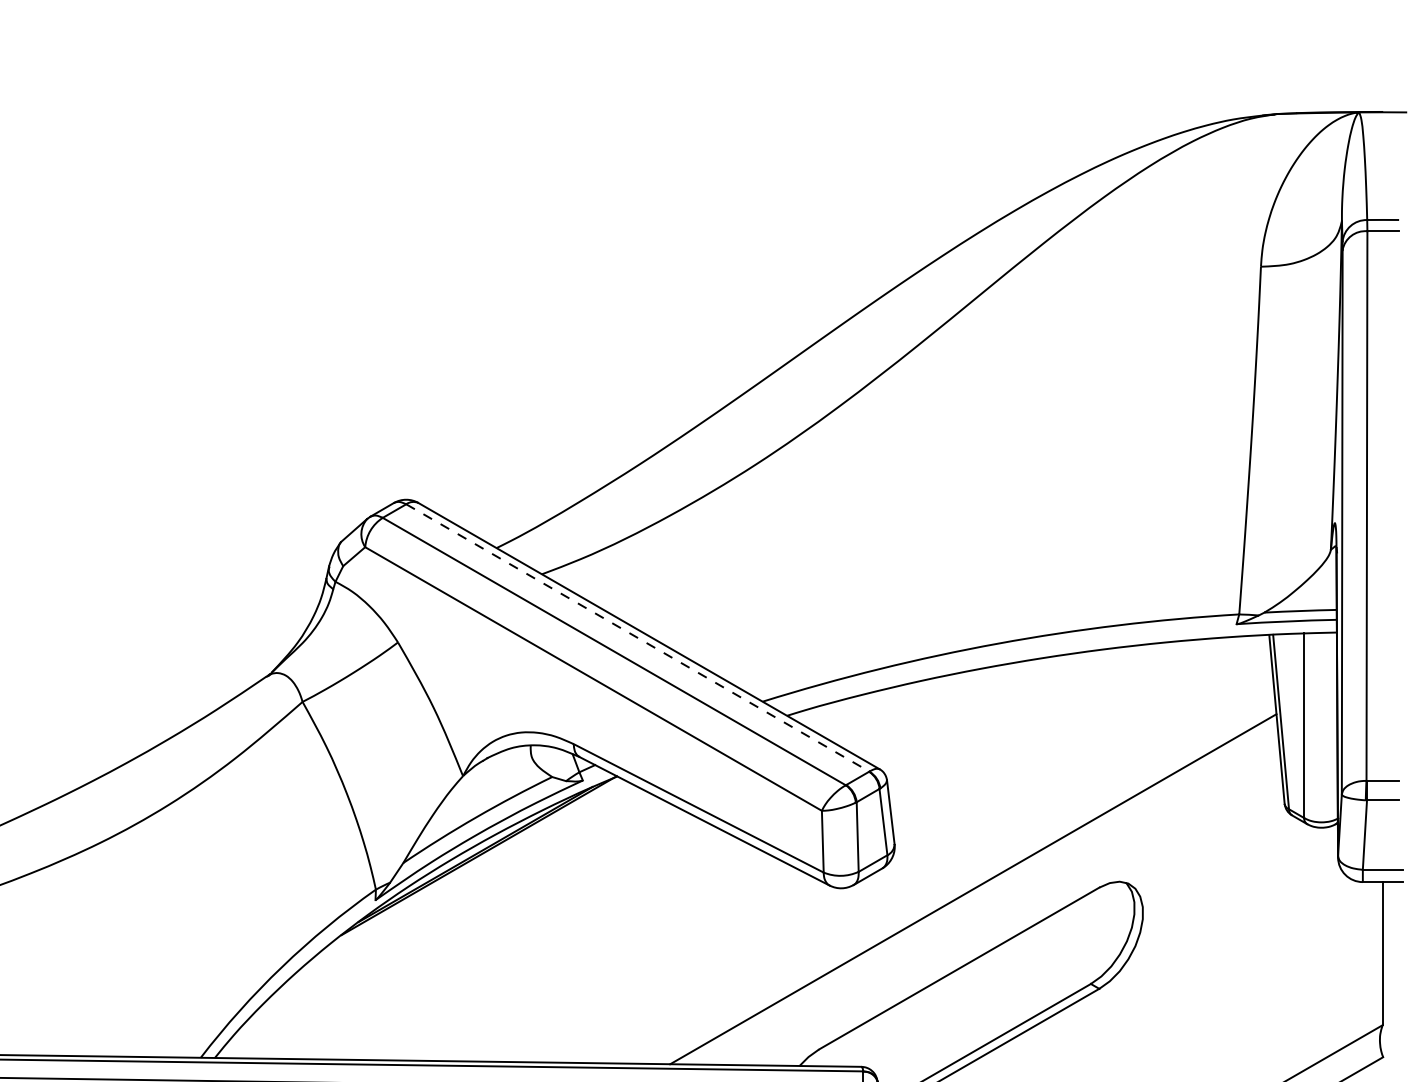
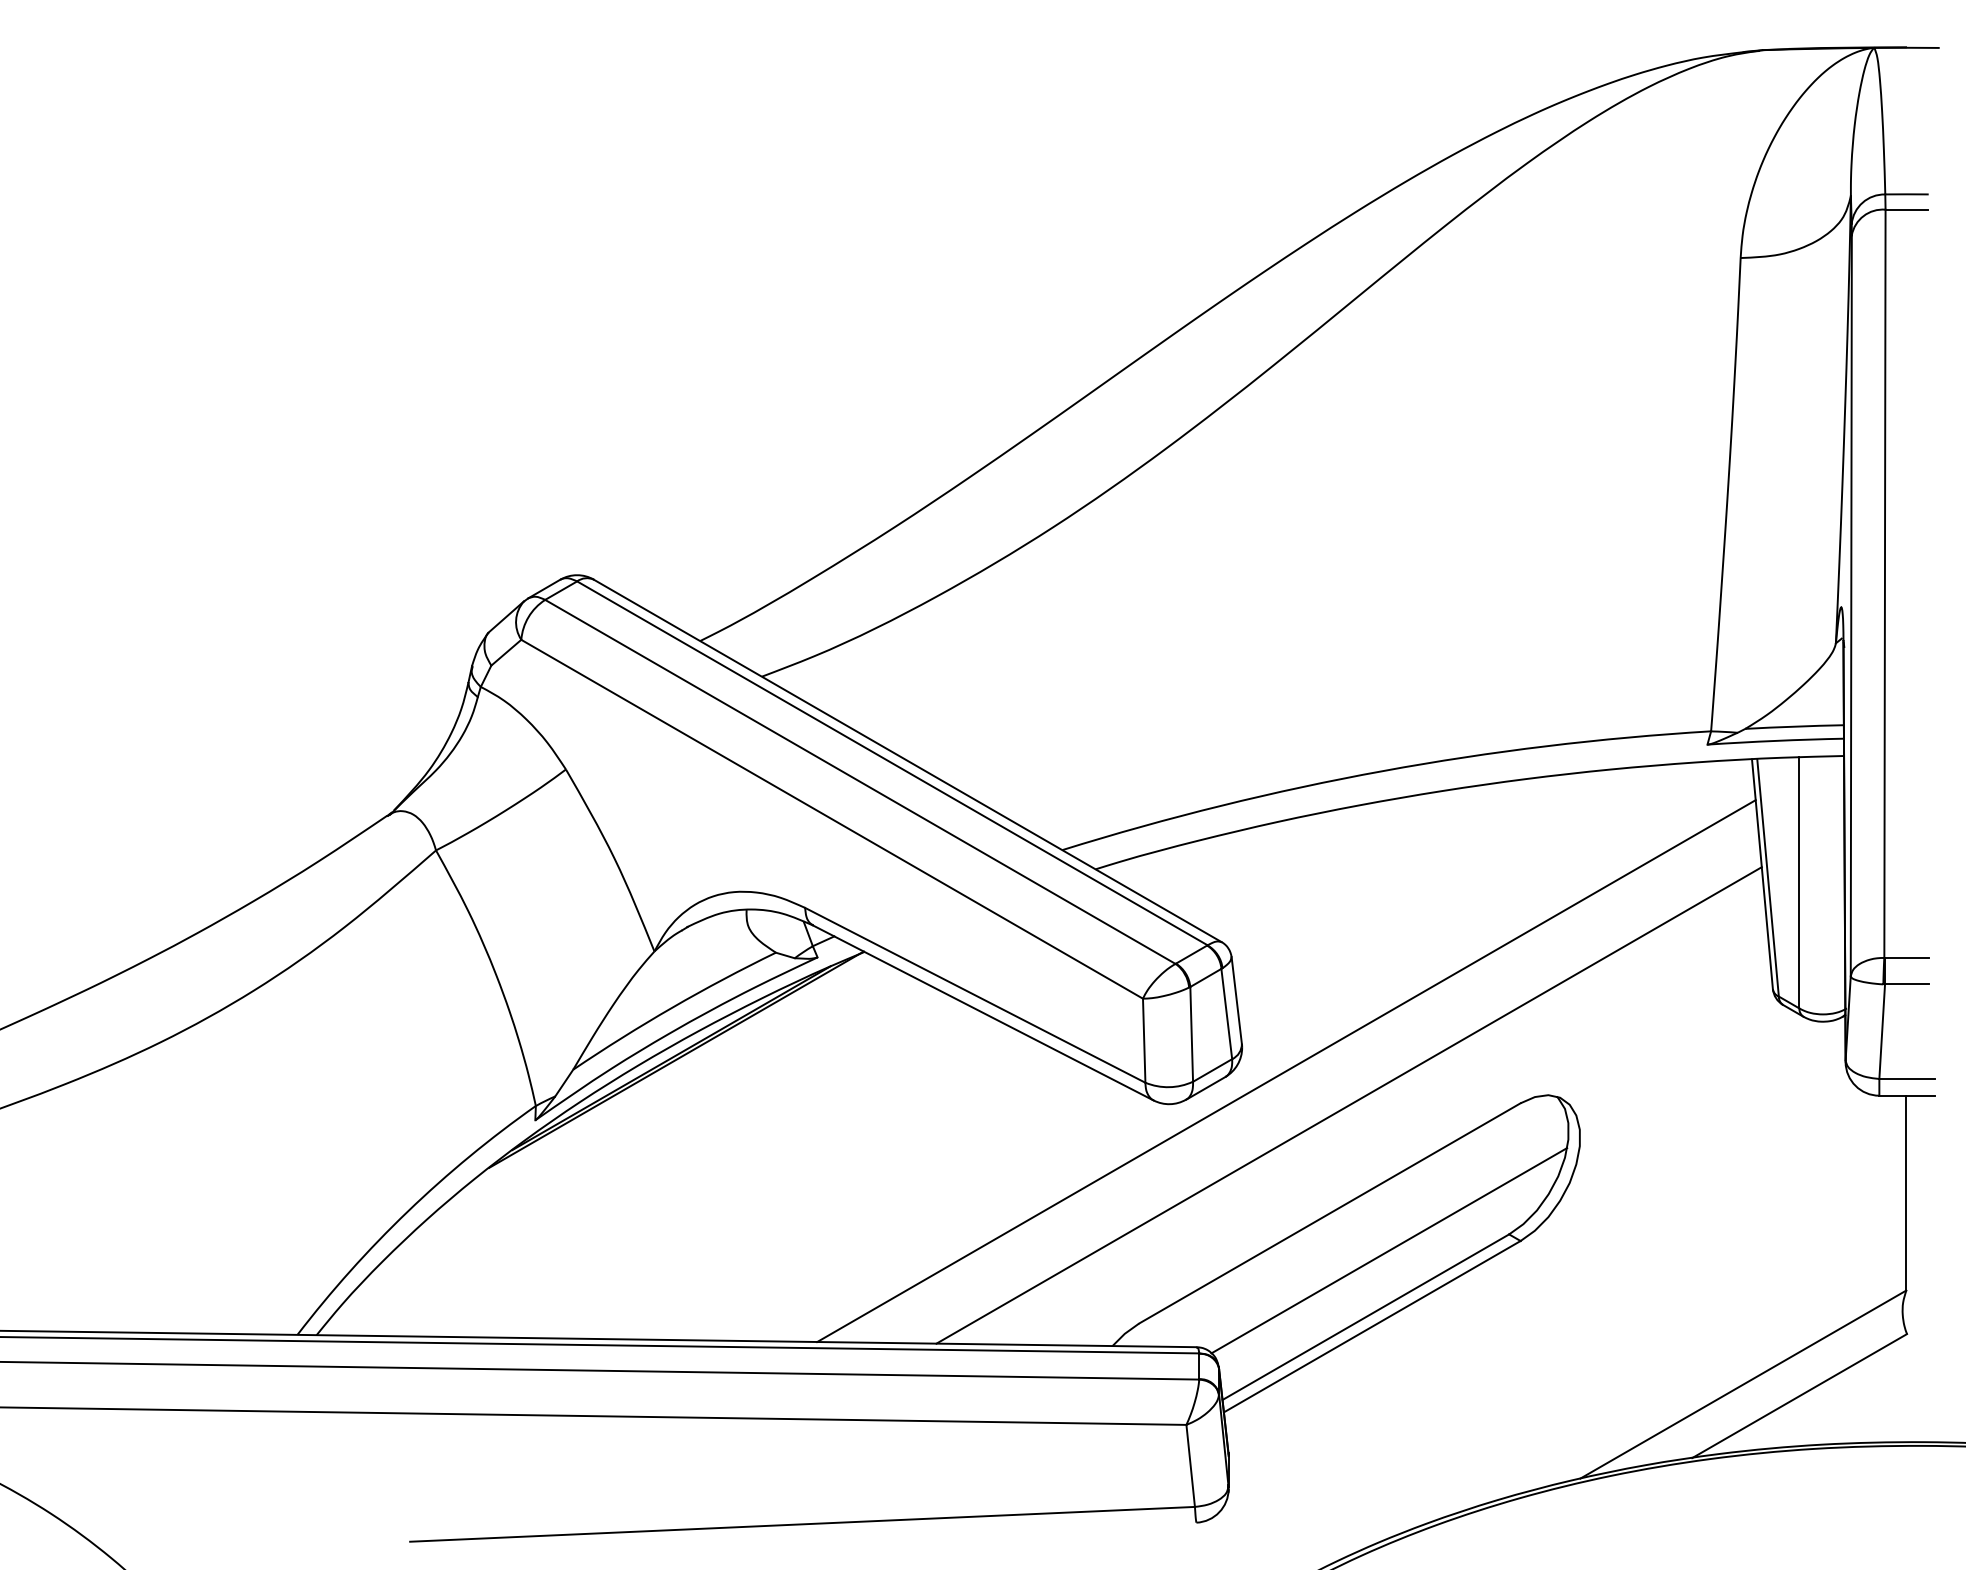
line: (637, 638) -> (892, 763), dashed -> solid
line: (927, 864) -> (1286, 1071), added
line: (1003, 995) -> (1389, 1250), added

